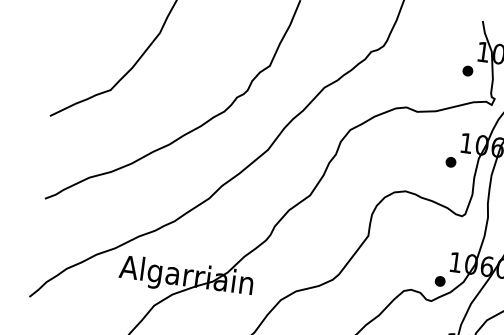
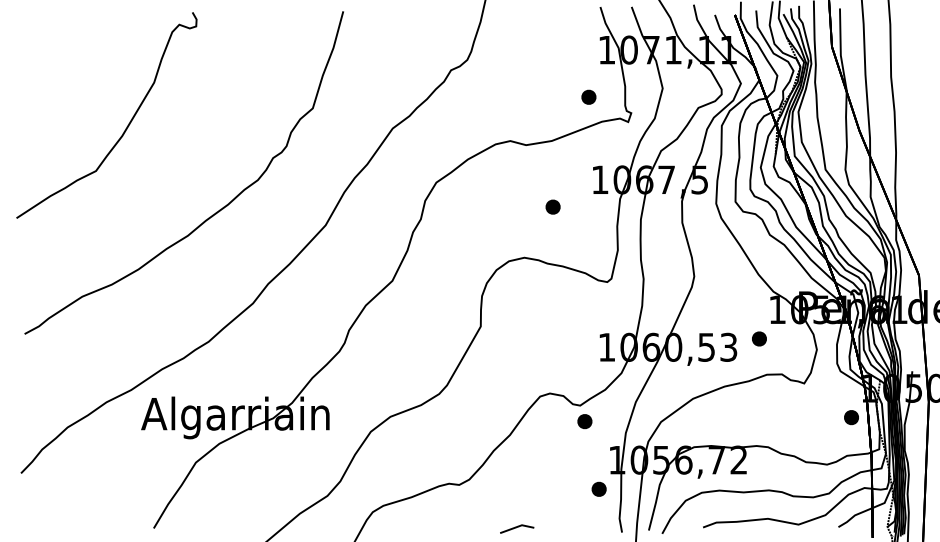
part: (467, 70) -> (588, 96), moved
part: (450, 161) -> (552, 206), moved
part: (439, 281) -> (584, 421), moved

